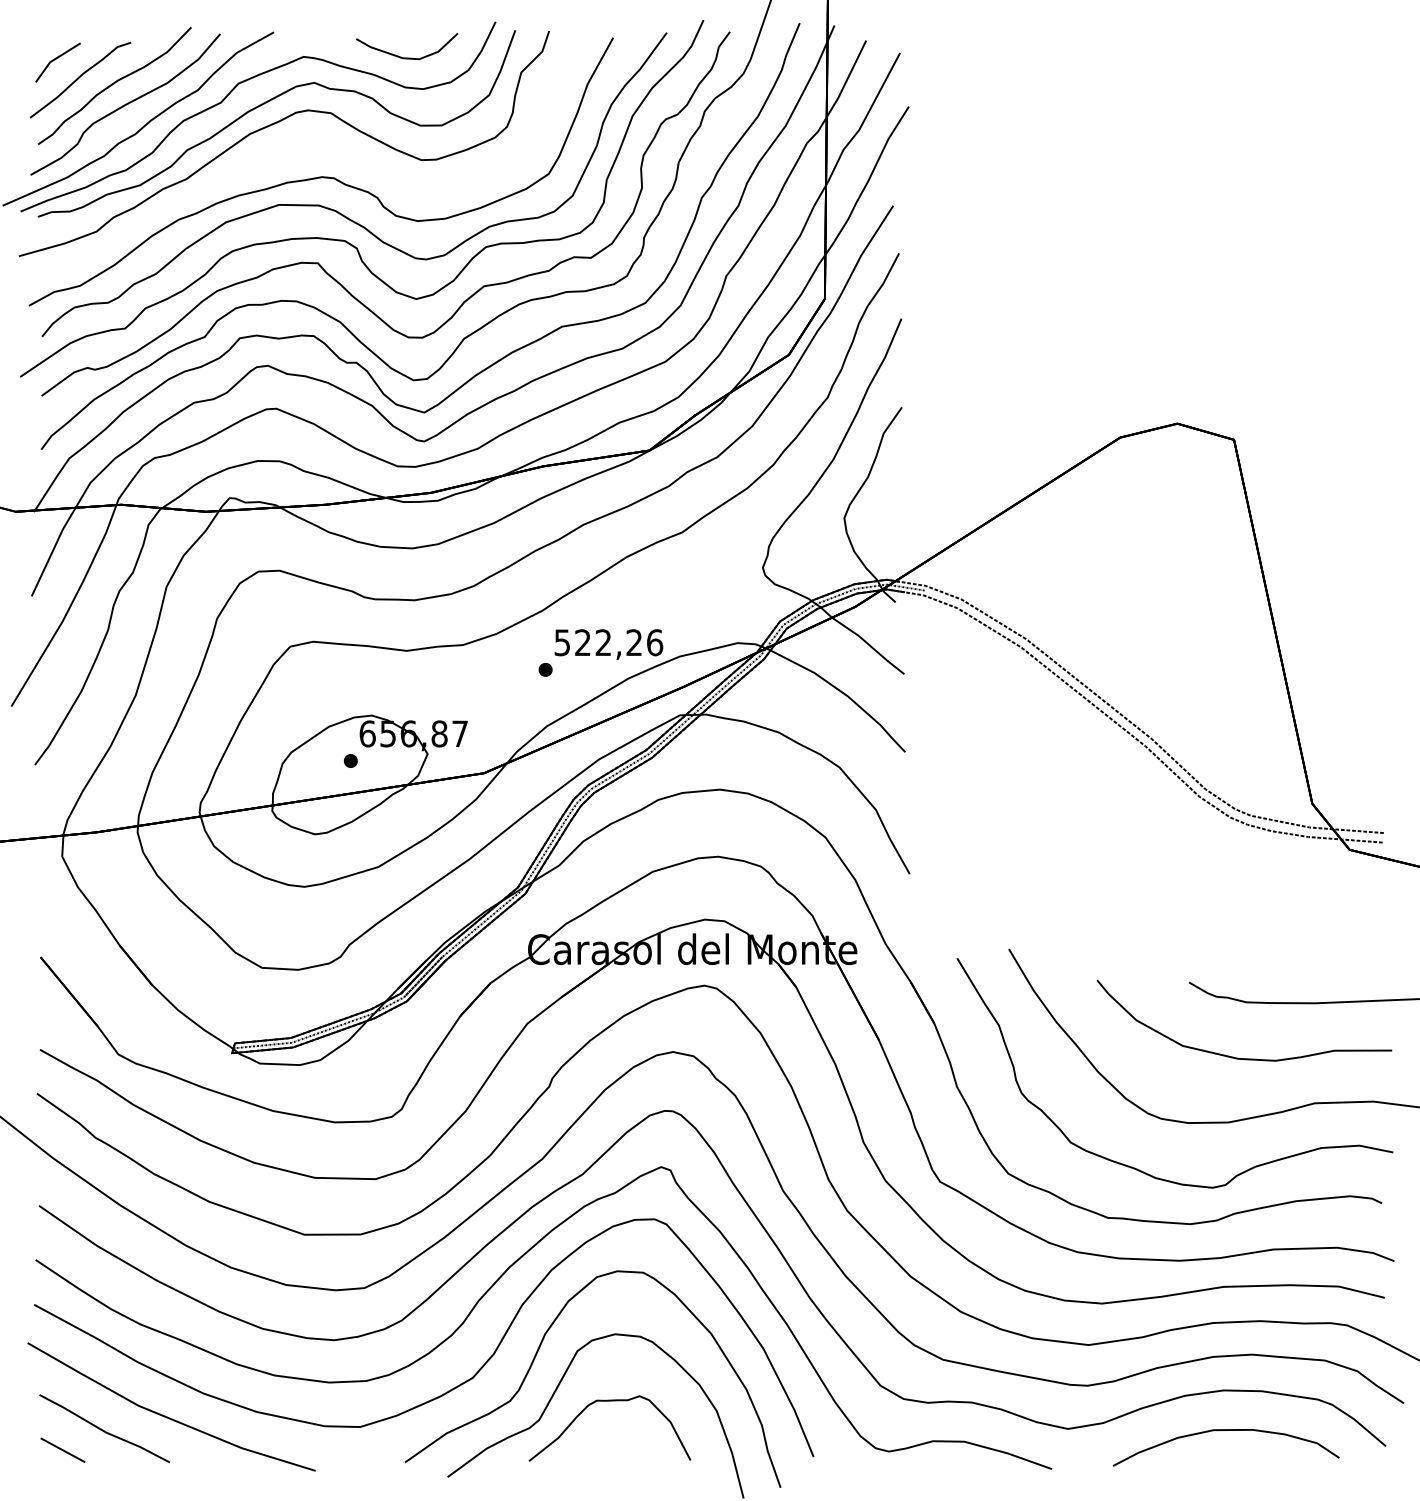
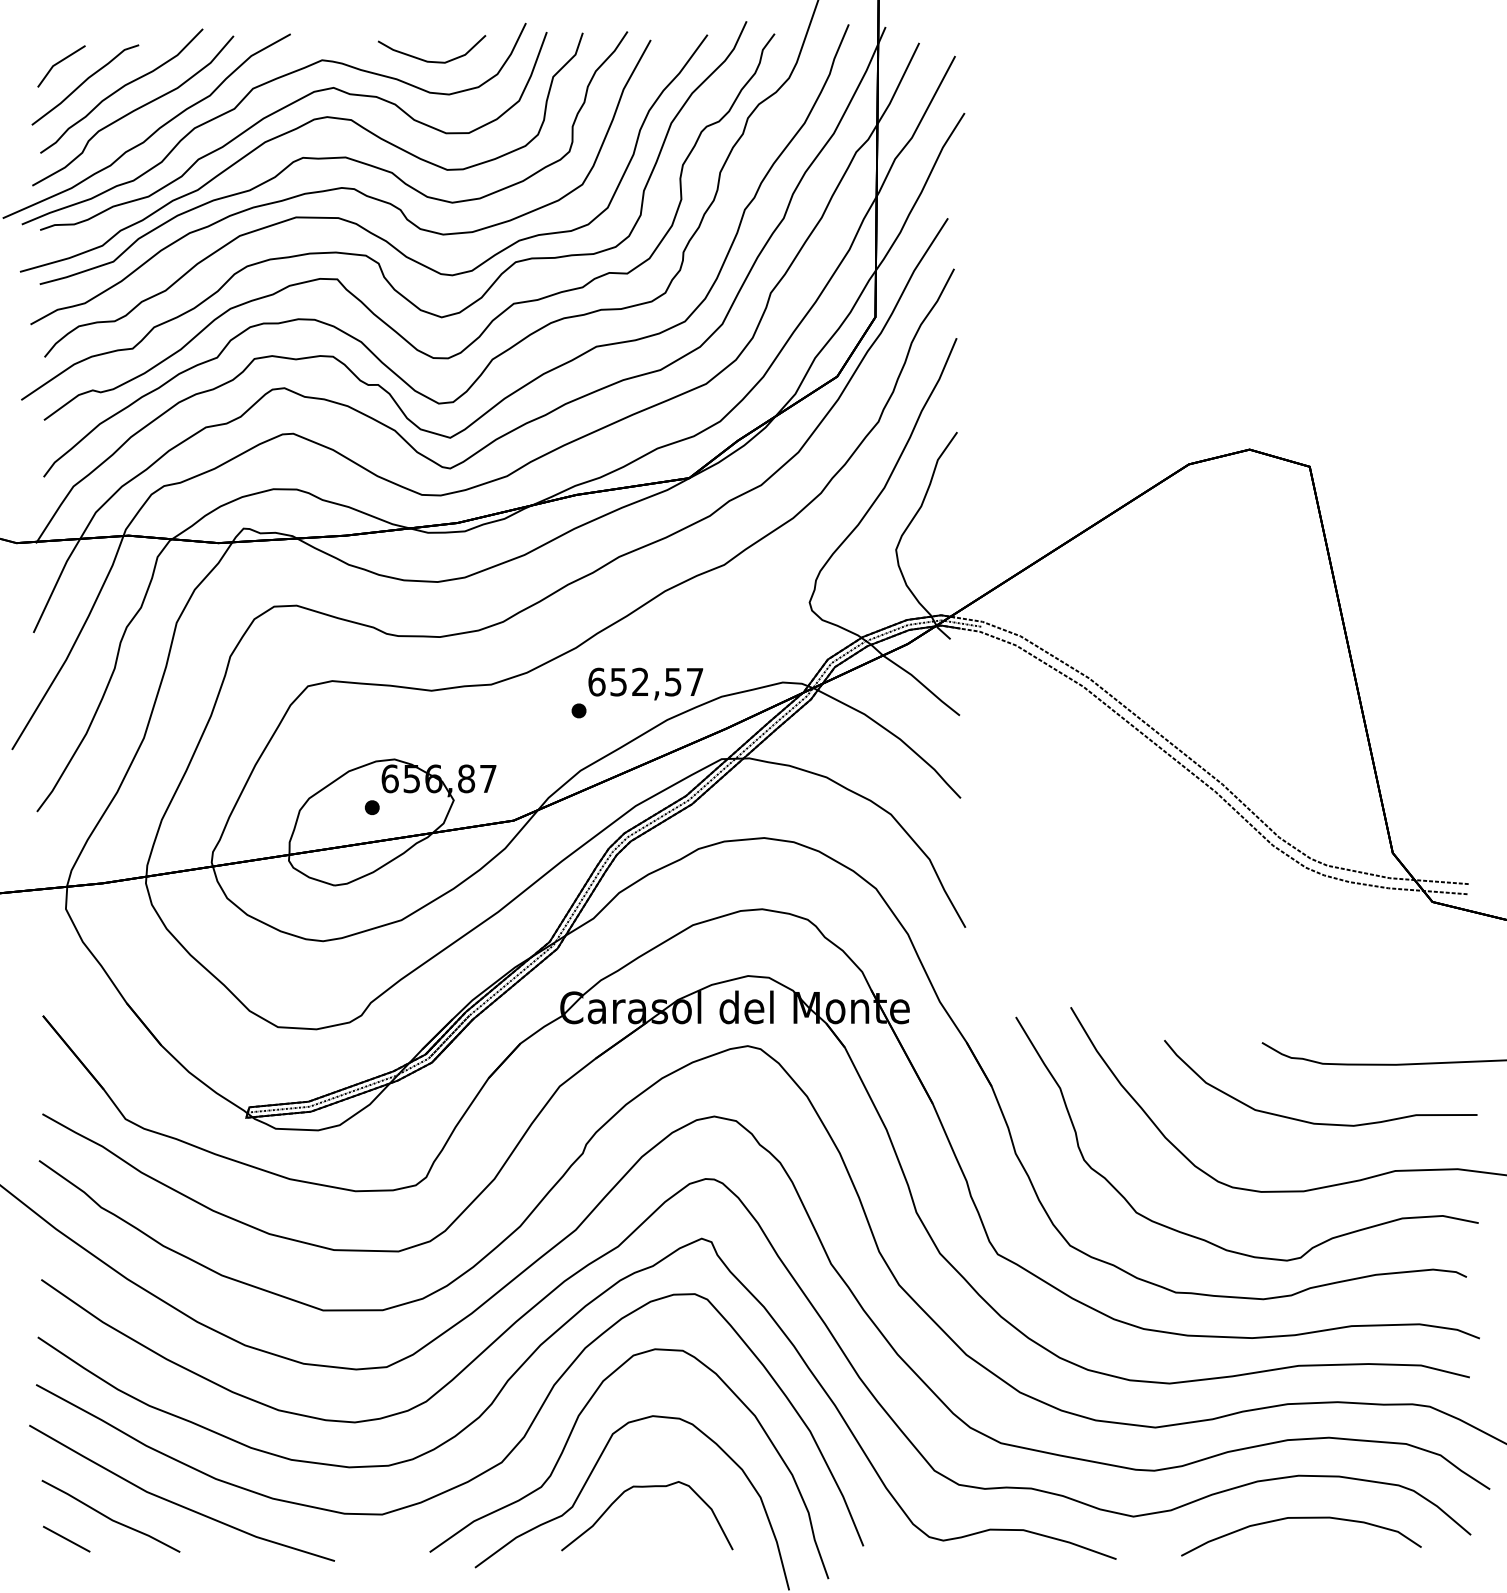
part: (314, 148) -> (333, 157), added
text: (608, 642) -> (645, 681), 522,26 -> 652,57

